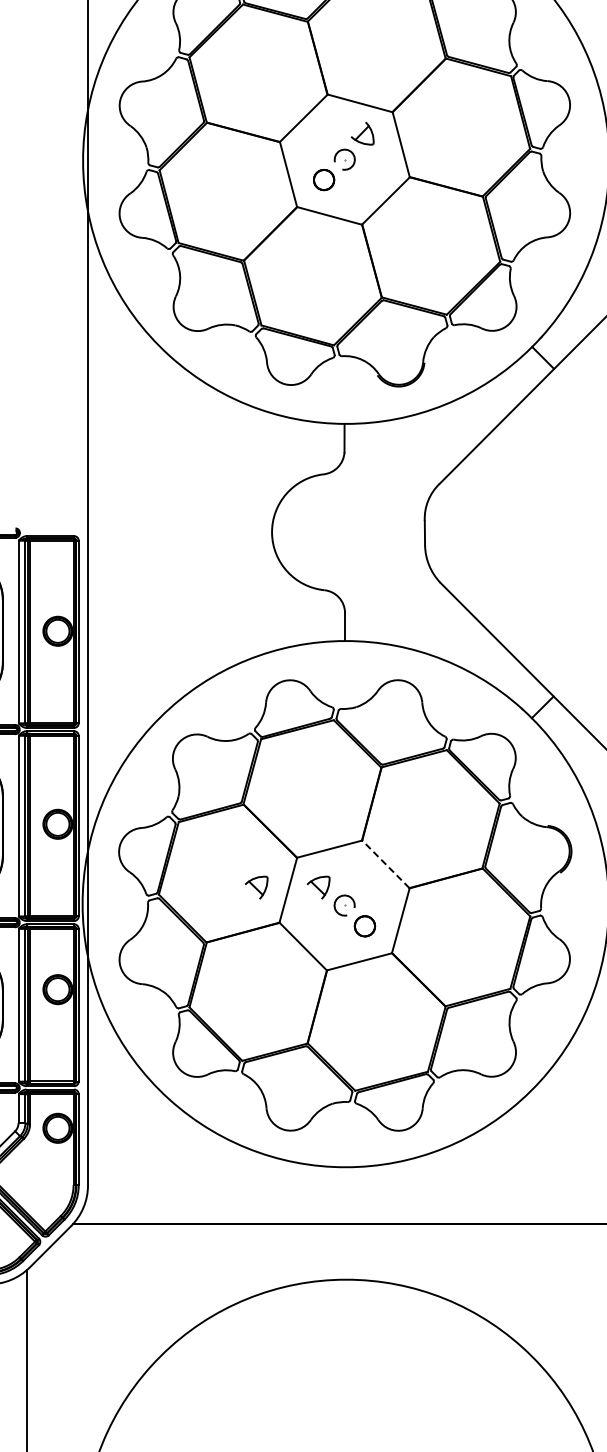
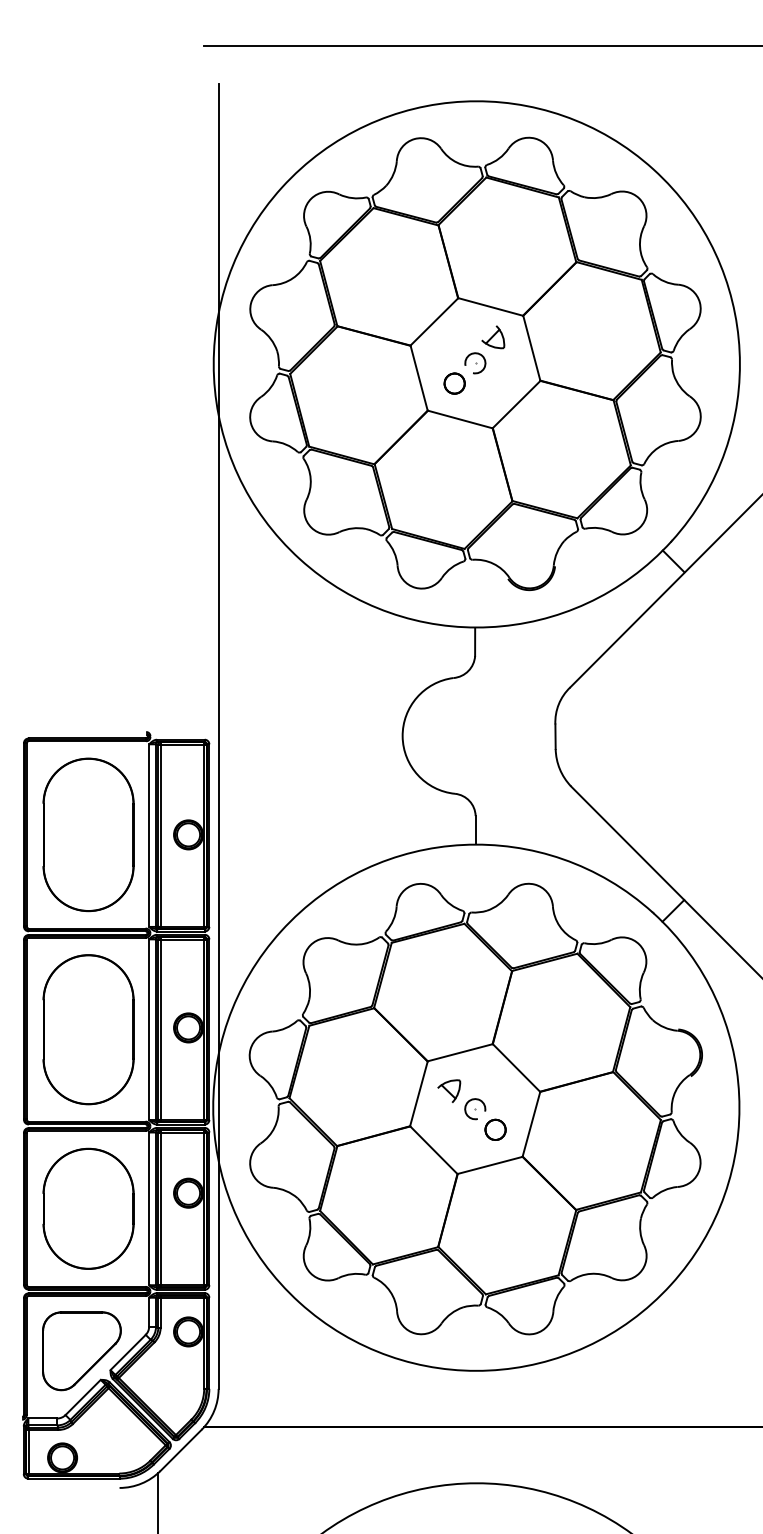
line: (385, 863) -> (516, 1067), dashed -> solid
part: (256, 886) -> (387, 1090), removed

